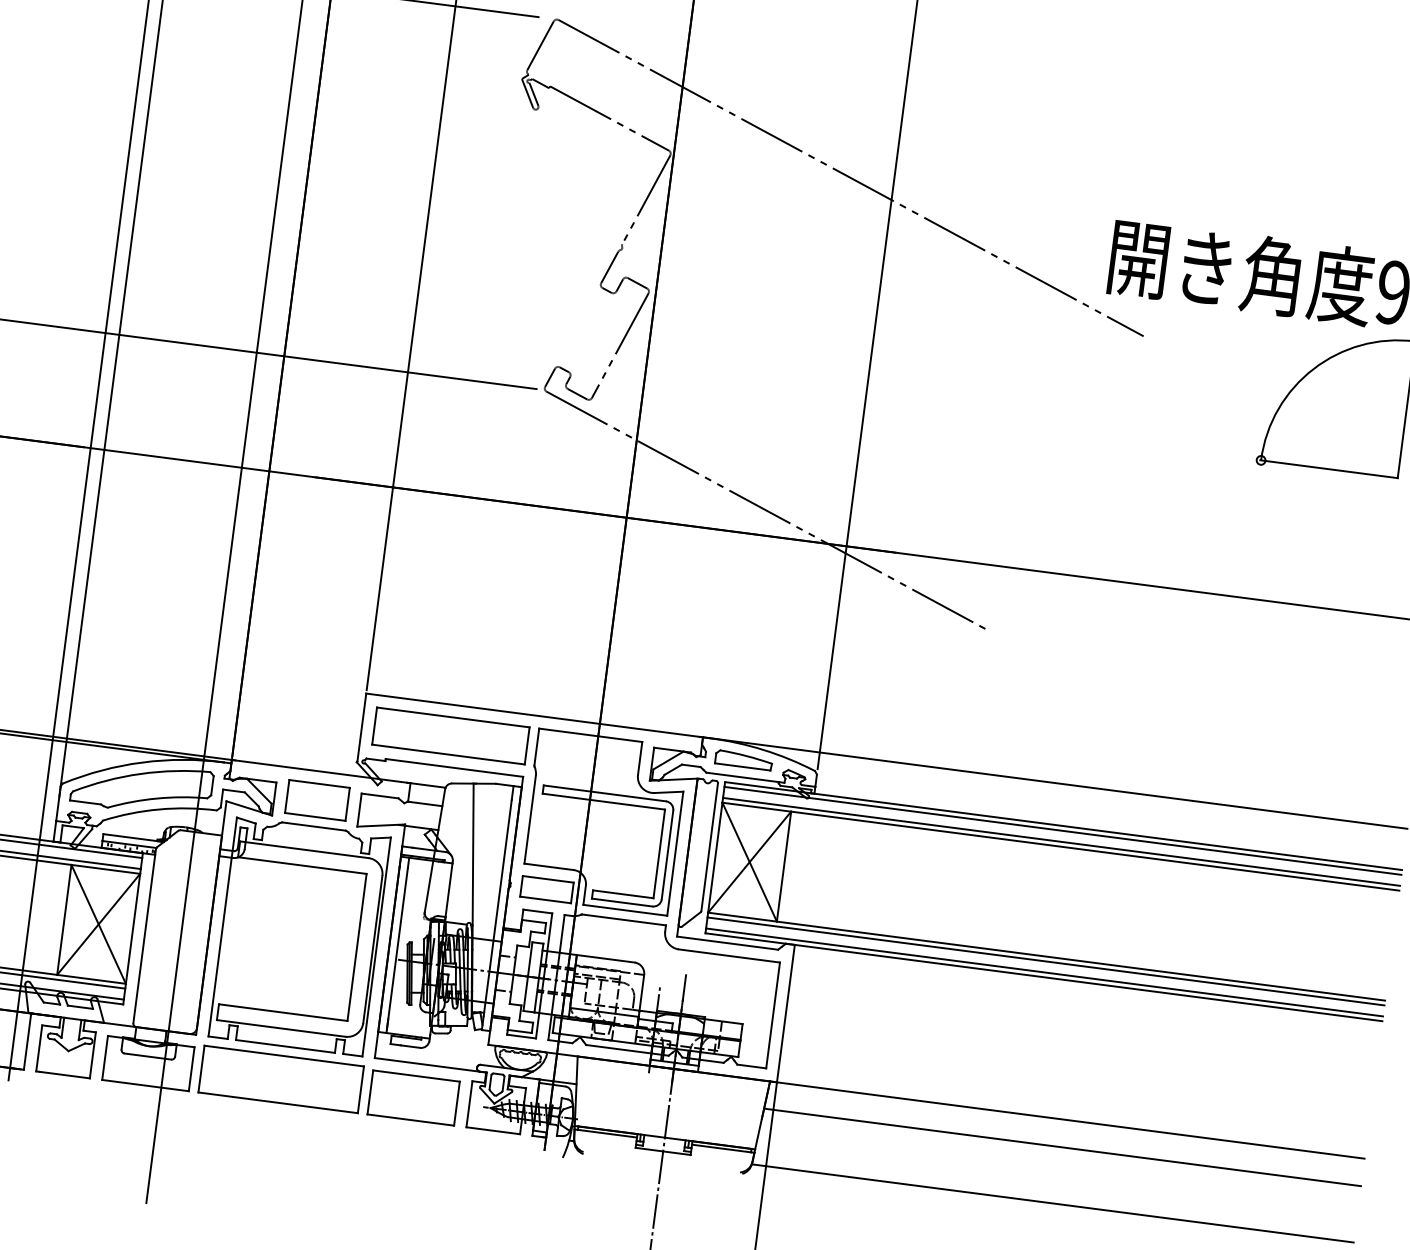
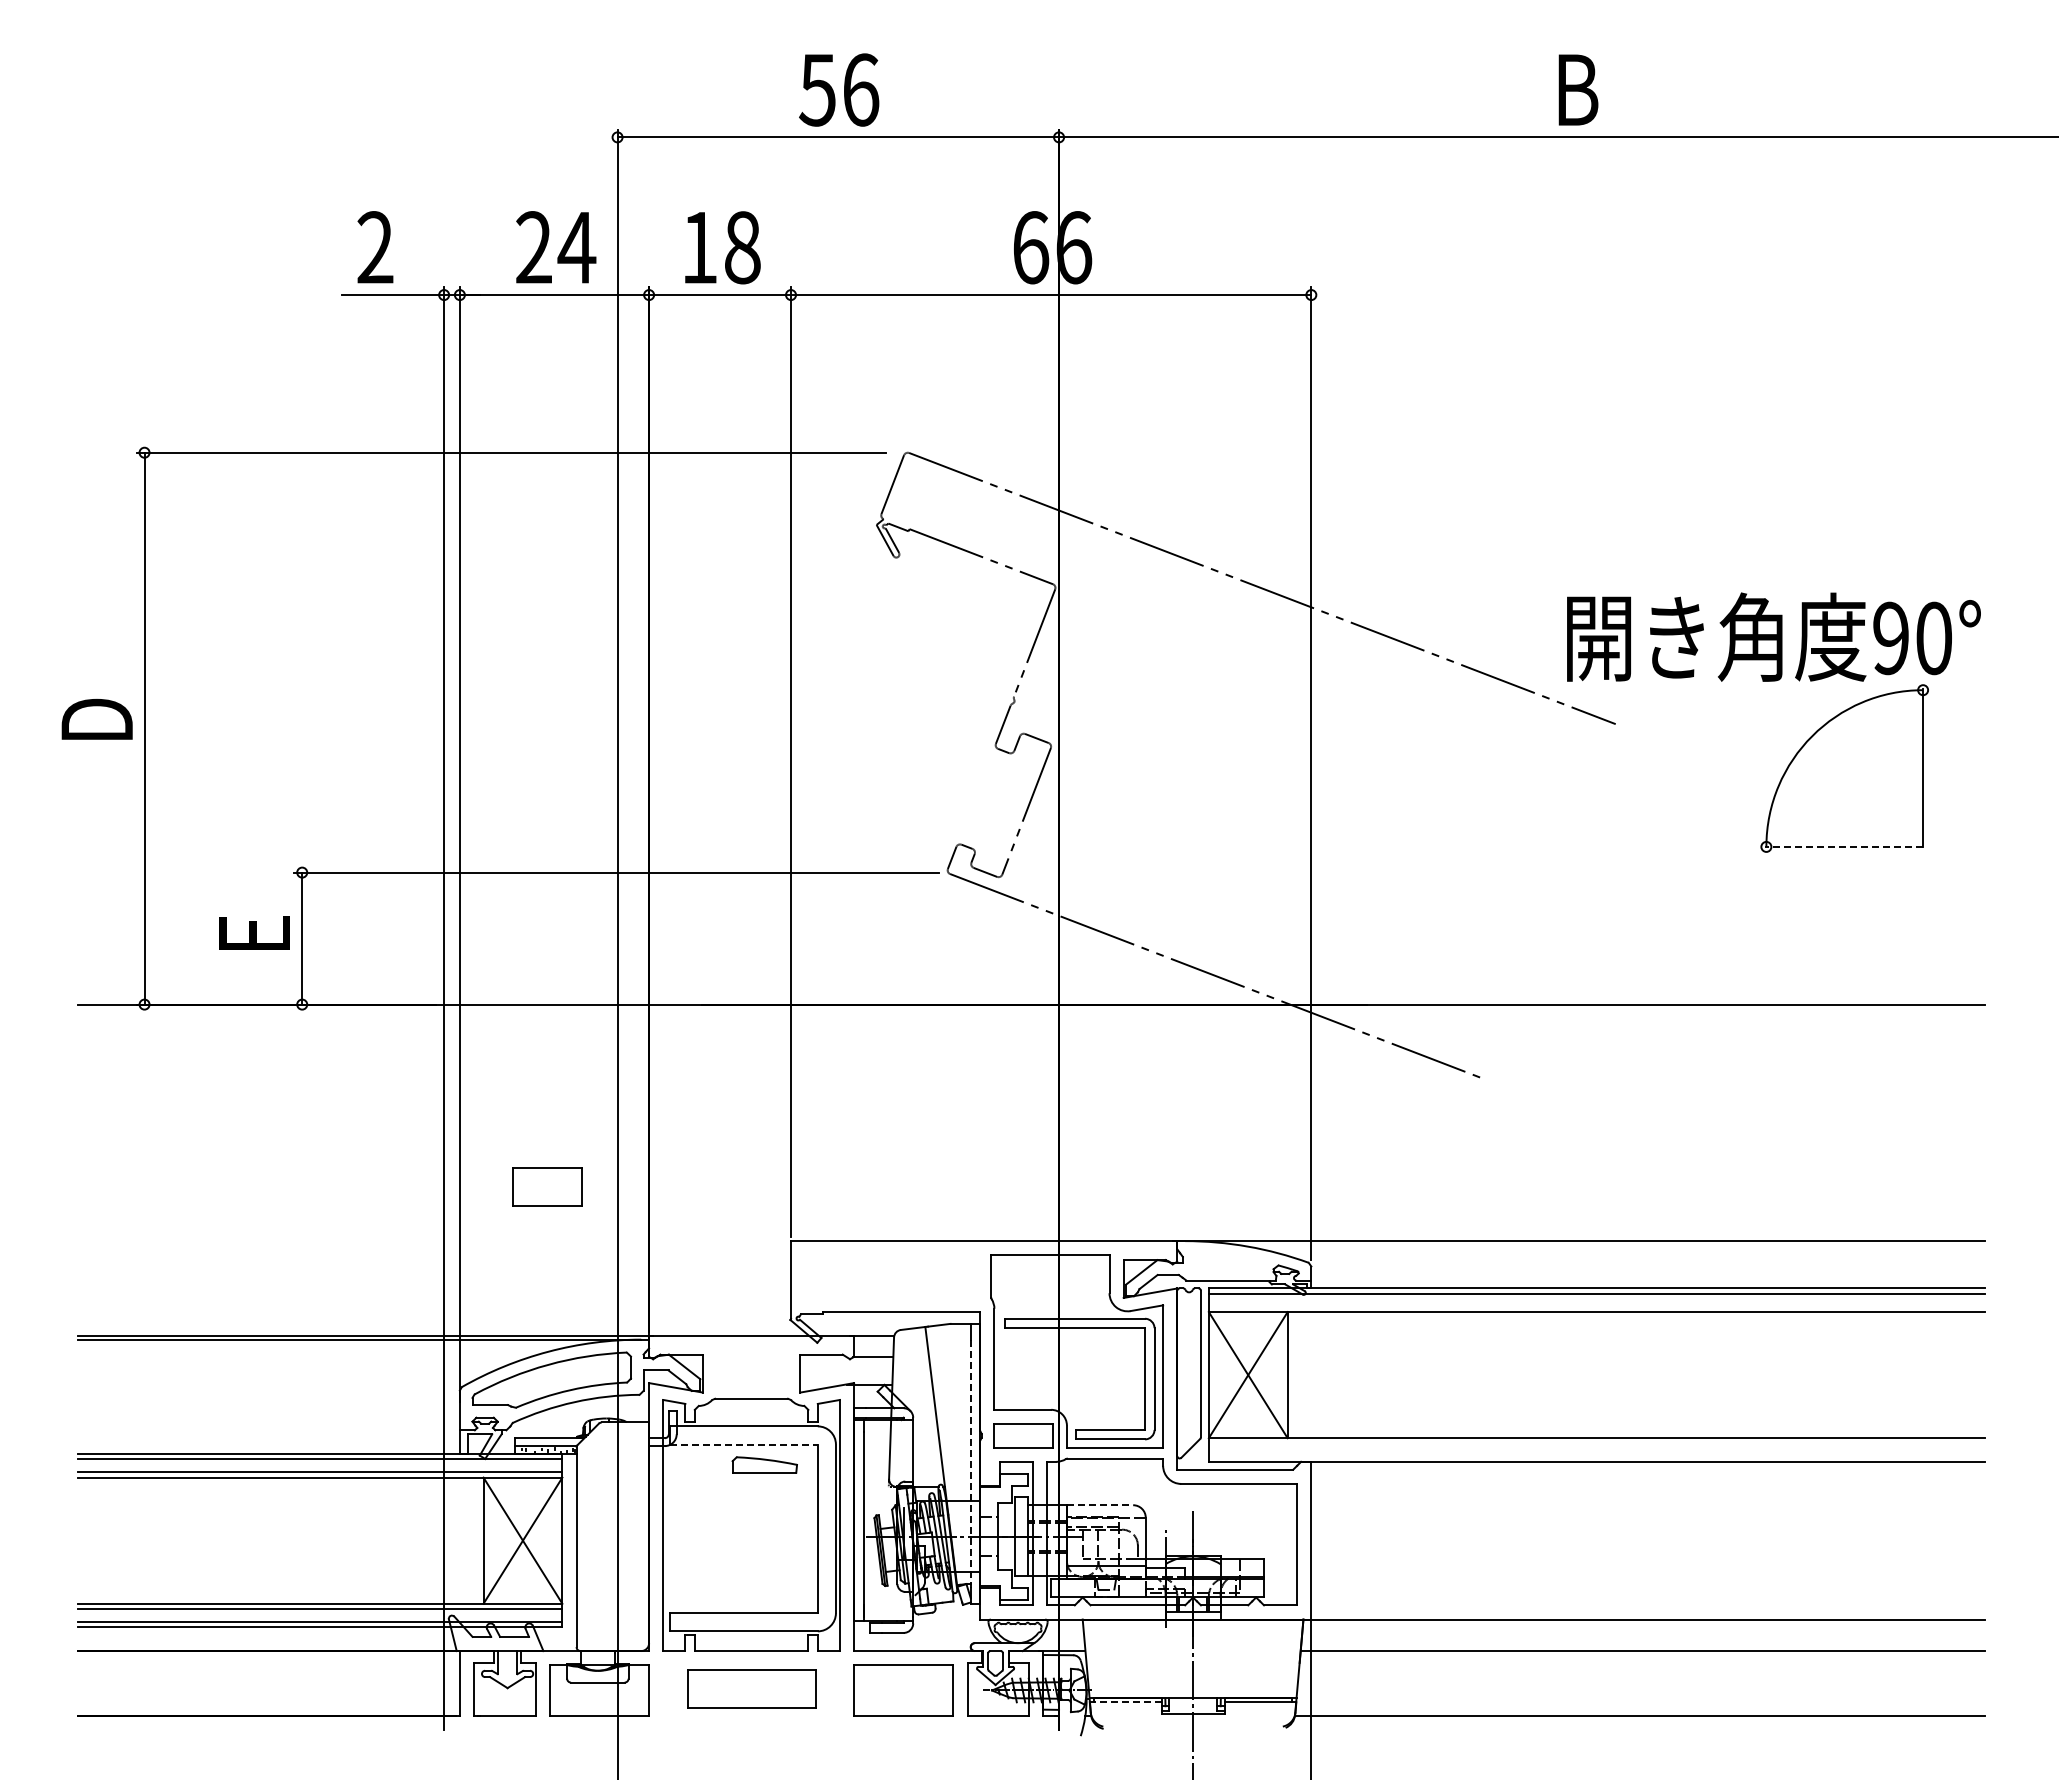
line: (1329, 468) -> (1844, 846), solid -> dashed
part: (450, 735) -> (892, 1276), removed
part: (743, 759) -> (764, 1464), moved
part: (317, 800) -> (547, 1186), moved
line: (1060, 841) -> (1596, 1306), removed
line: (302, 865) -> (744, 1444), solid -> dashed
line: (497, 908) -> (970, 1464), solid -> dashed
line: (606, 959) -> (1100, 1505), solid -> dashed
line: (1045, 961) -> (1596, 1443), removed
line: (1044, 972) -> (1596, 1456), removed
part: (281, 1079) -> (751, 1688), size x0.7
line: (605, 1133) -> (1125, 1702), solid -> dashed

